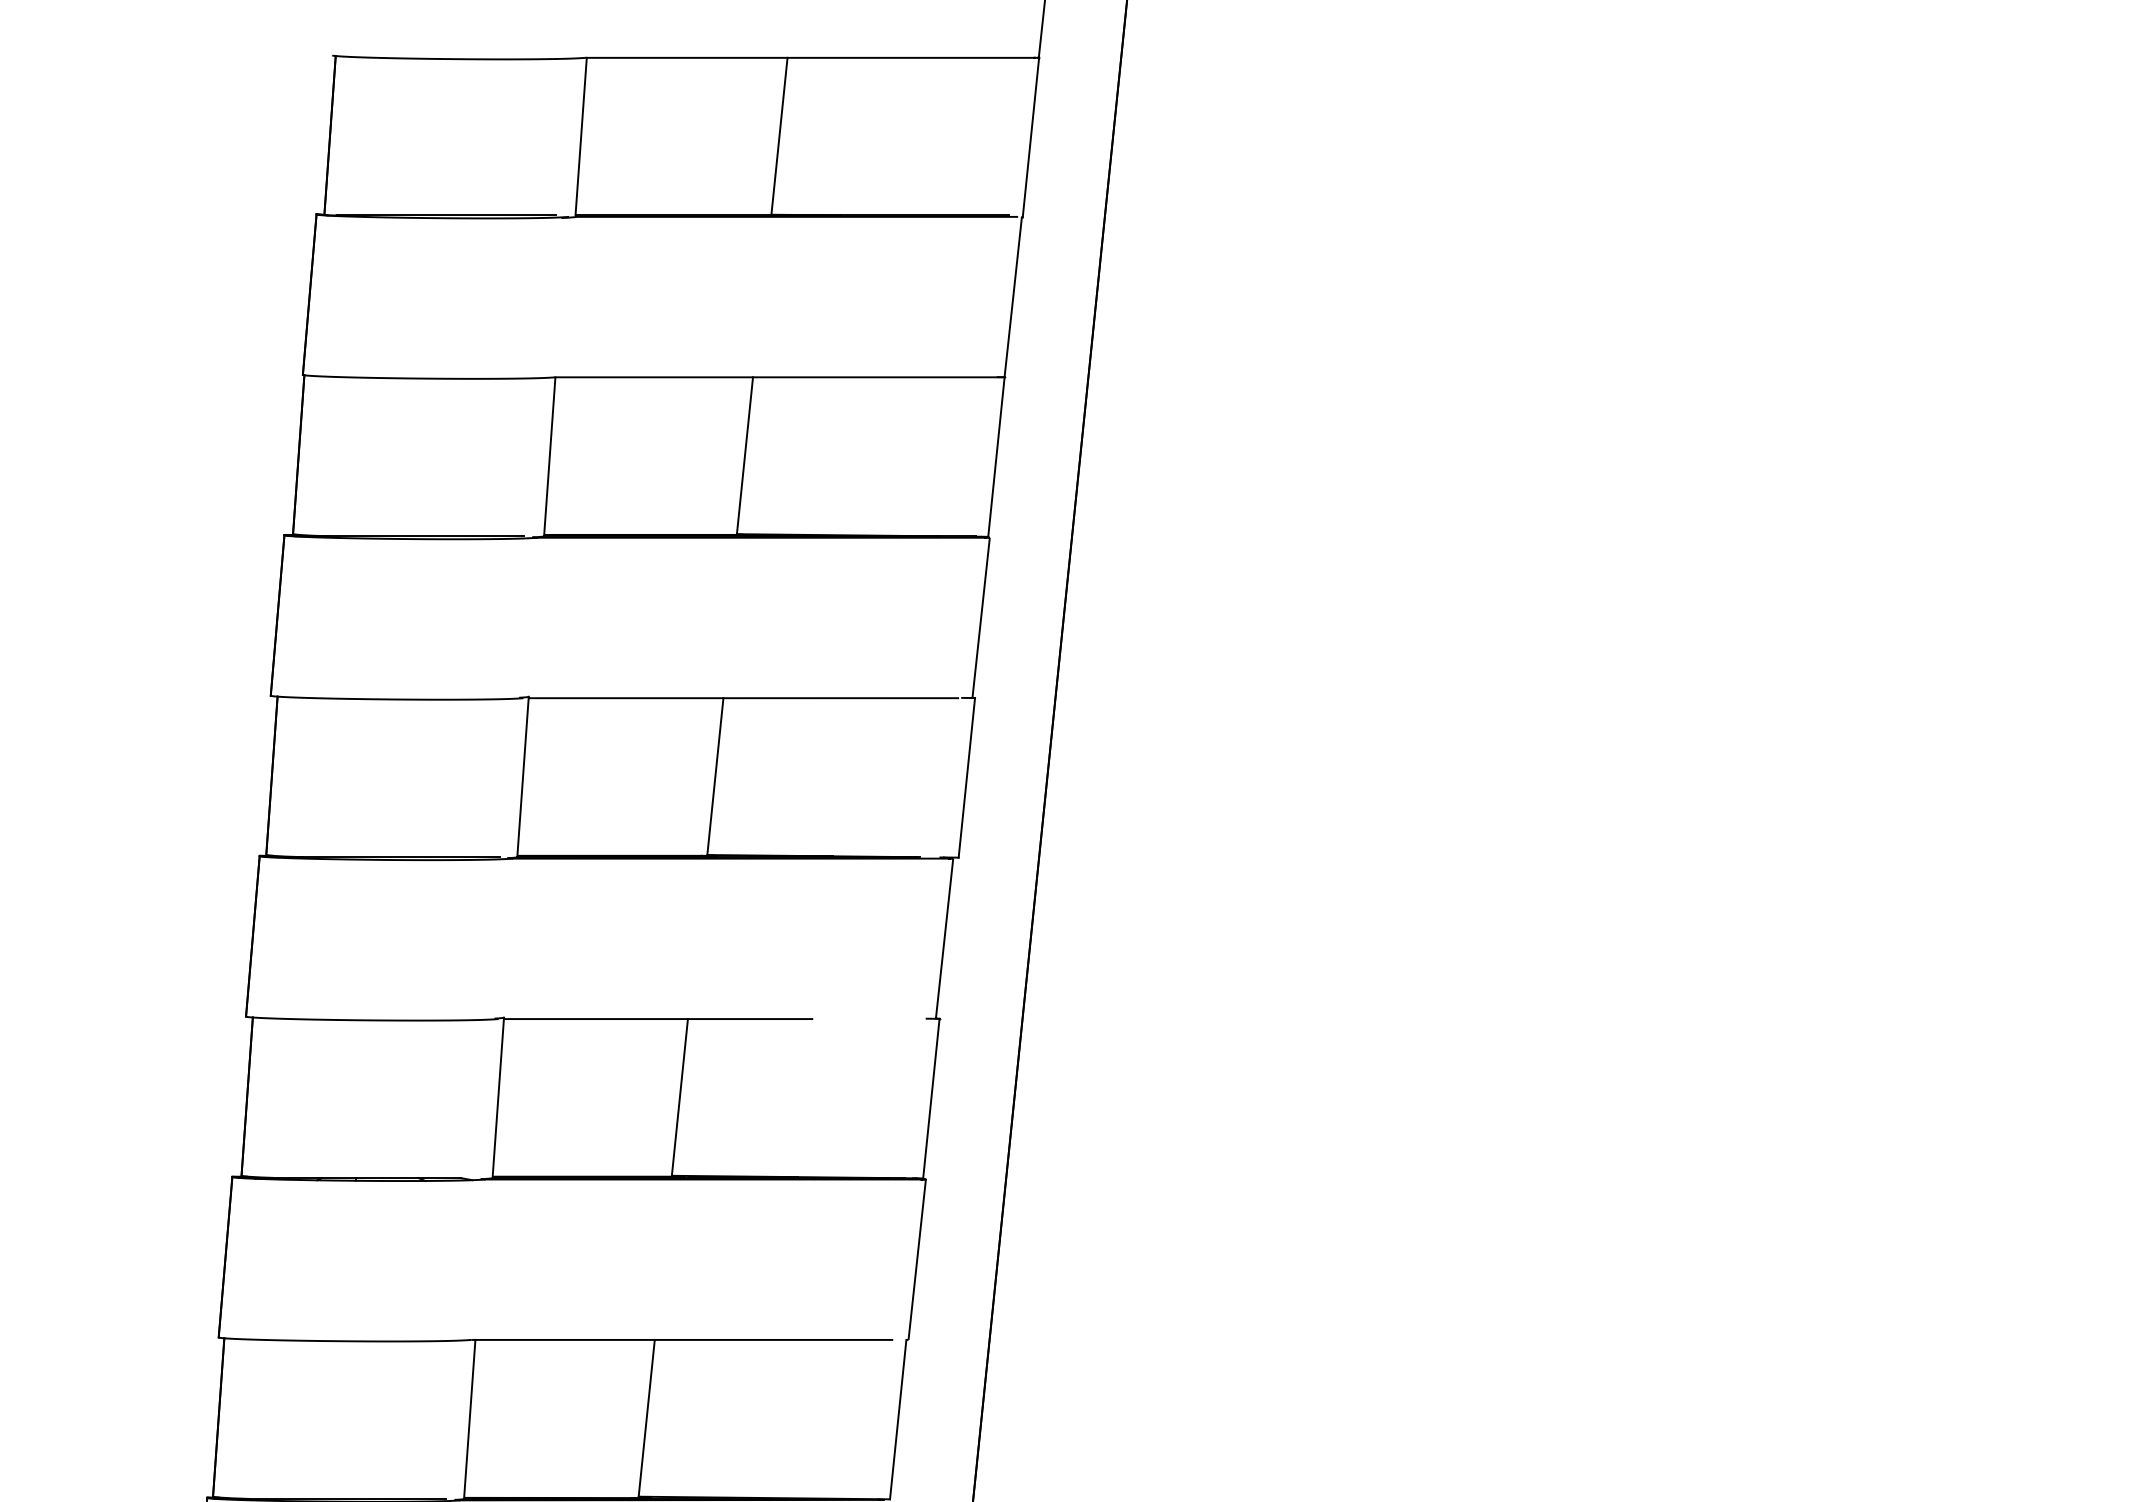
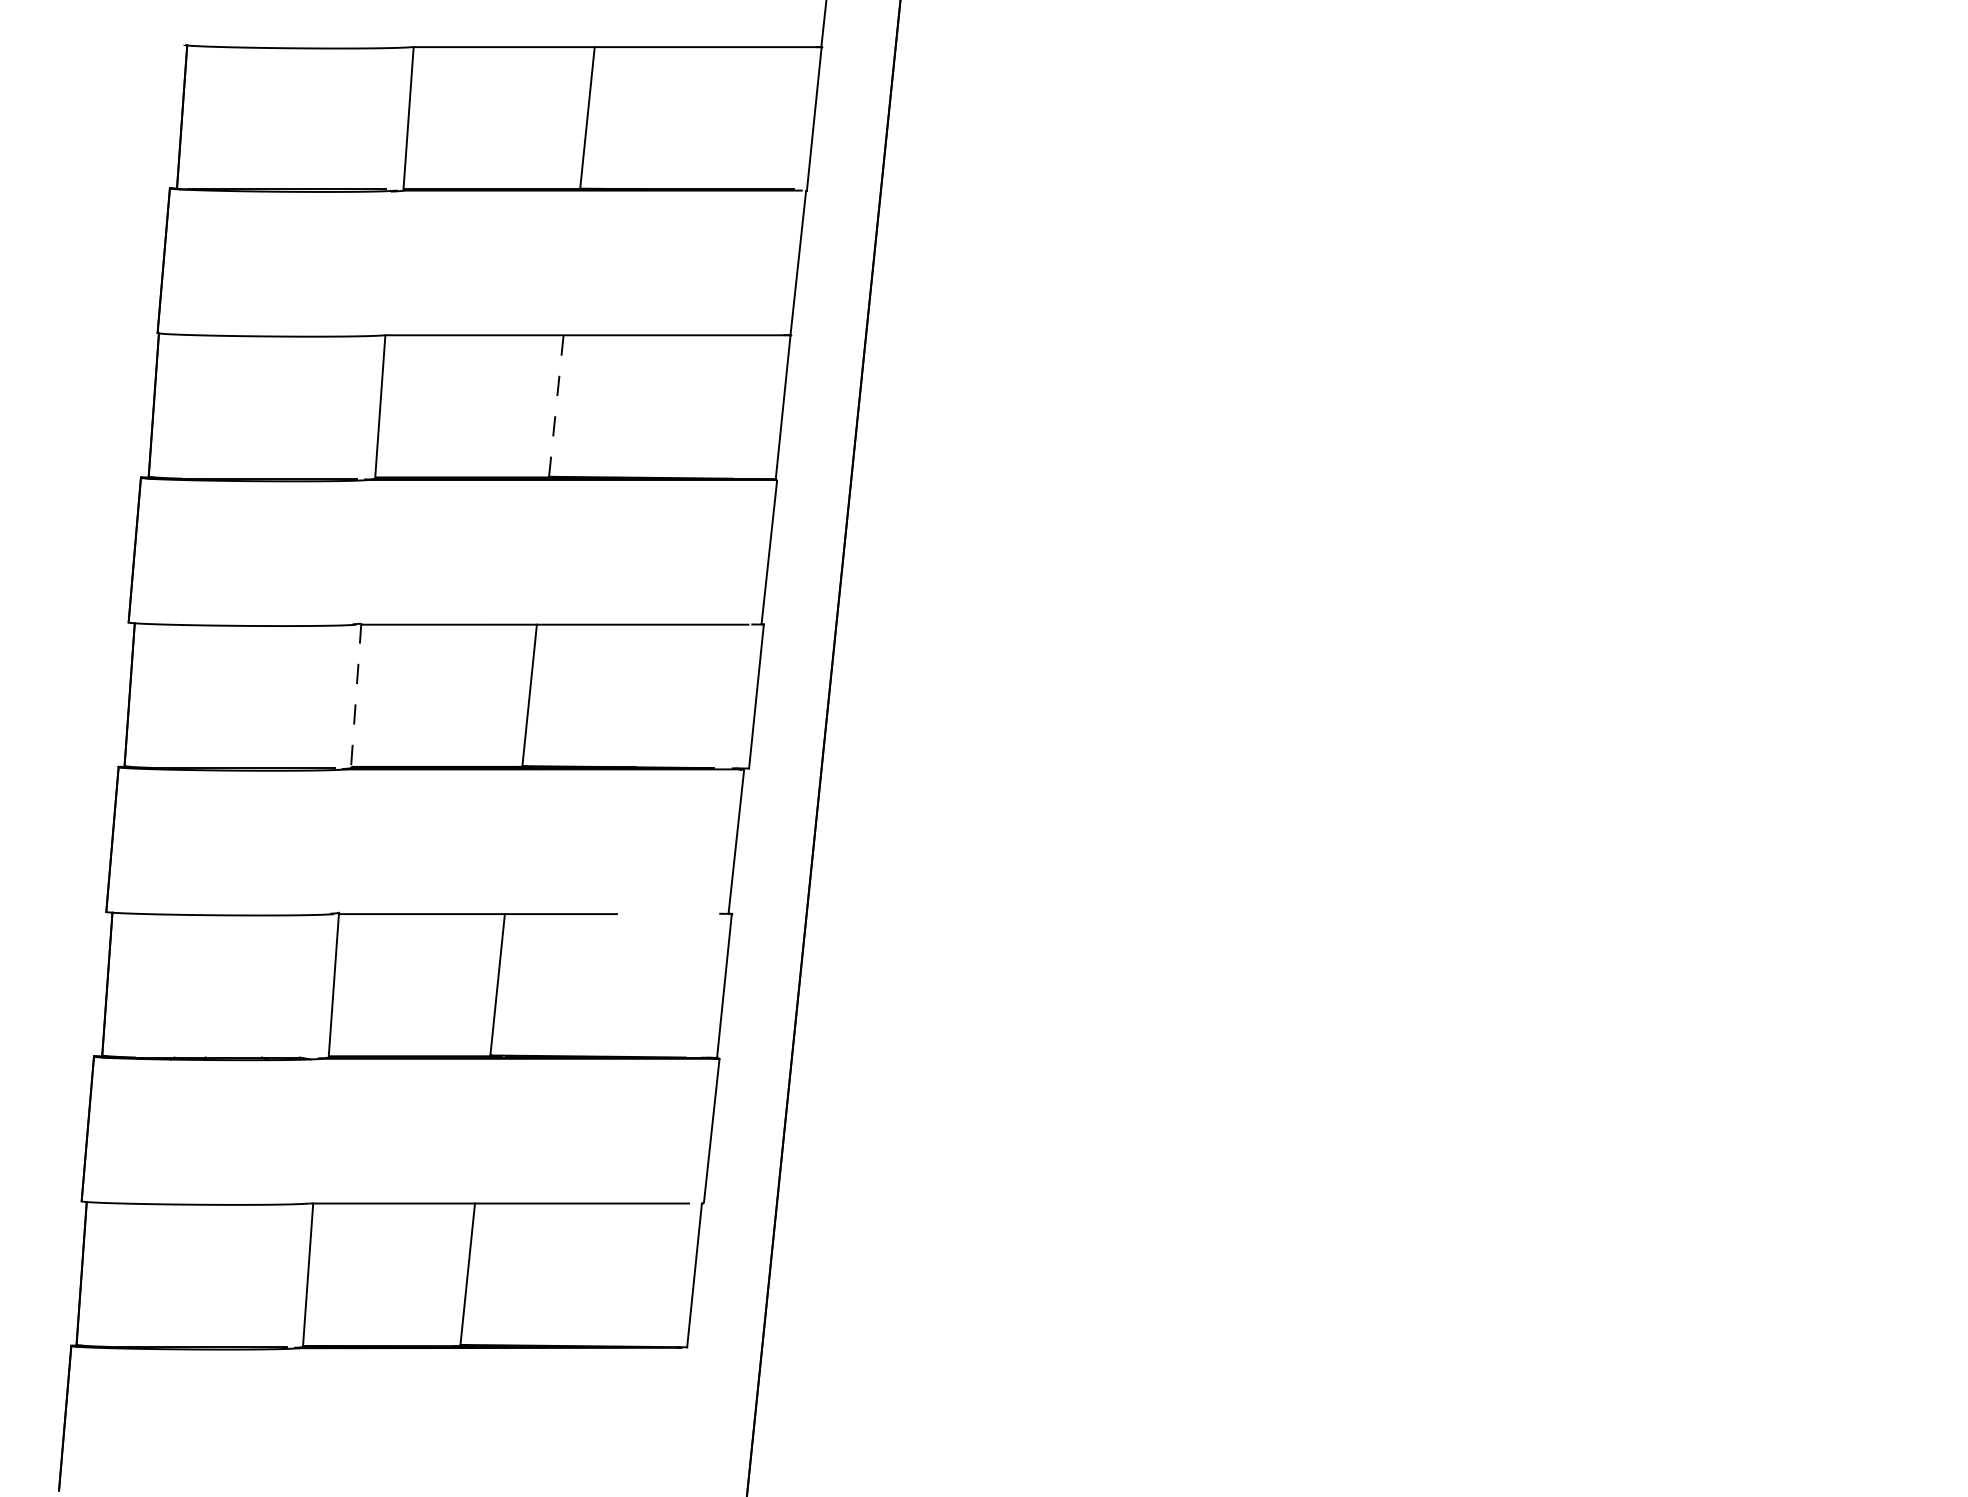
line: (745, 455) -> (556, 405), solid -> dashed
line: (523, 776) -> (356, 695), solid -> dashed

